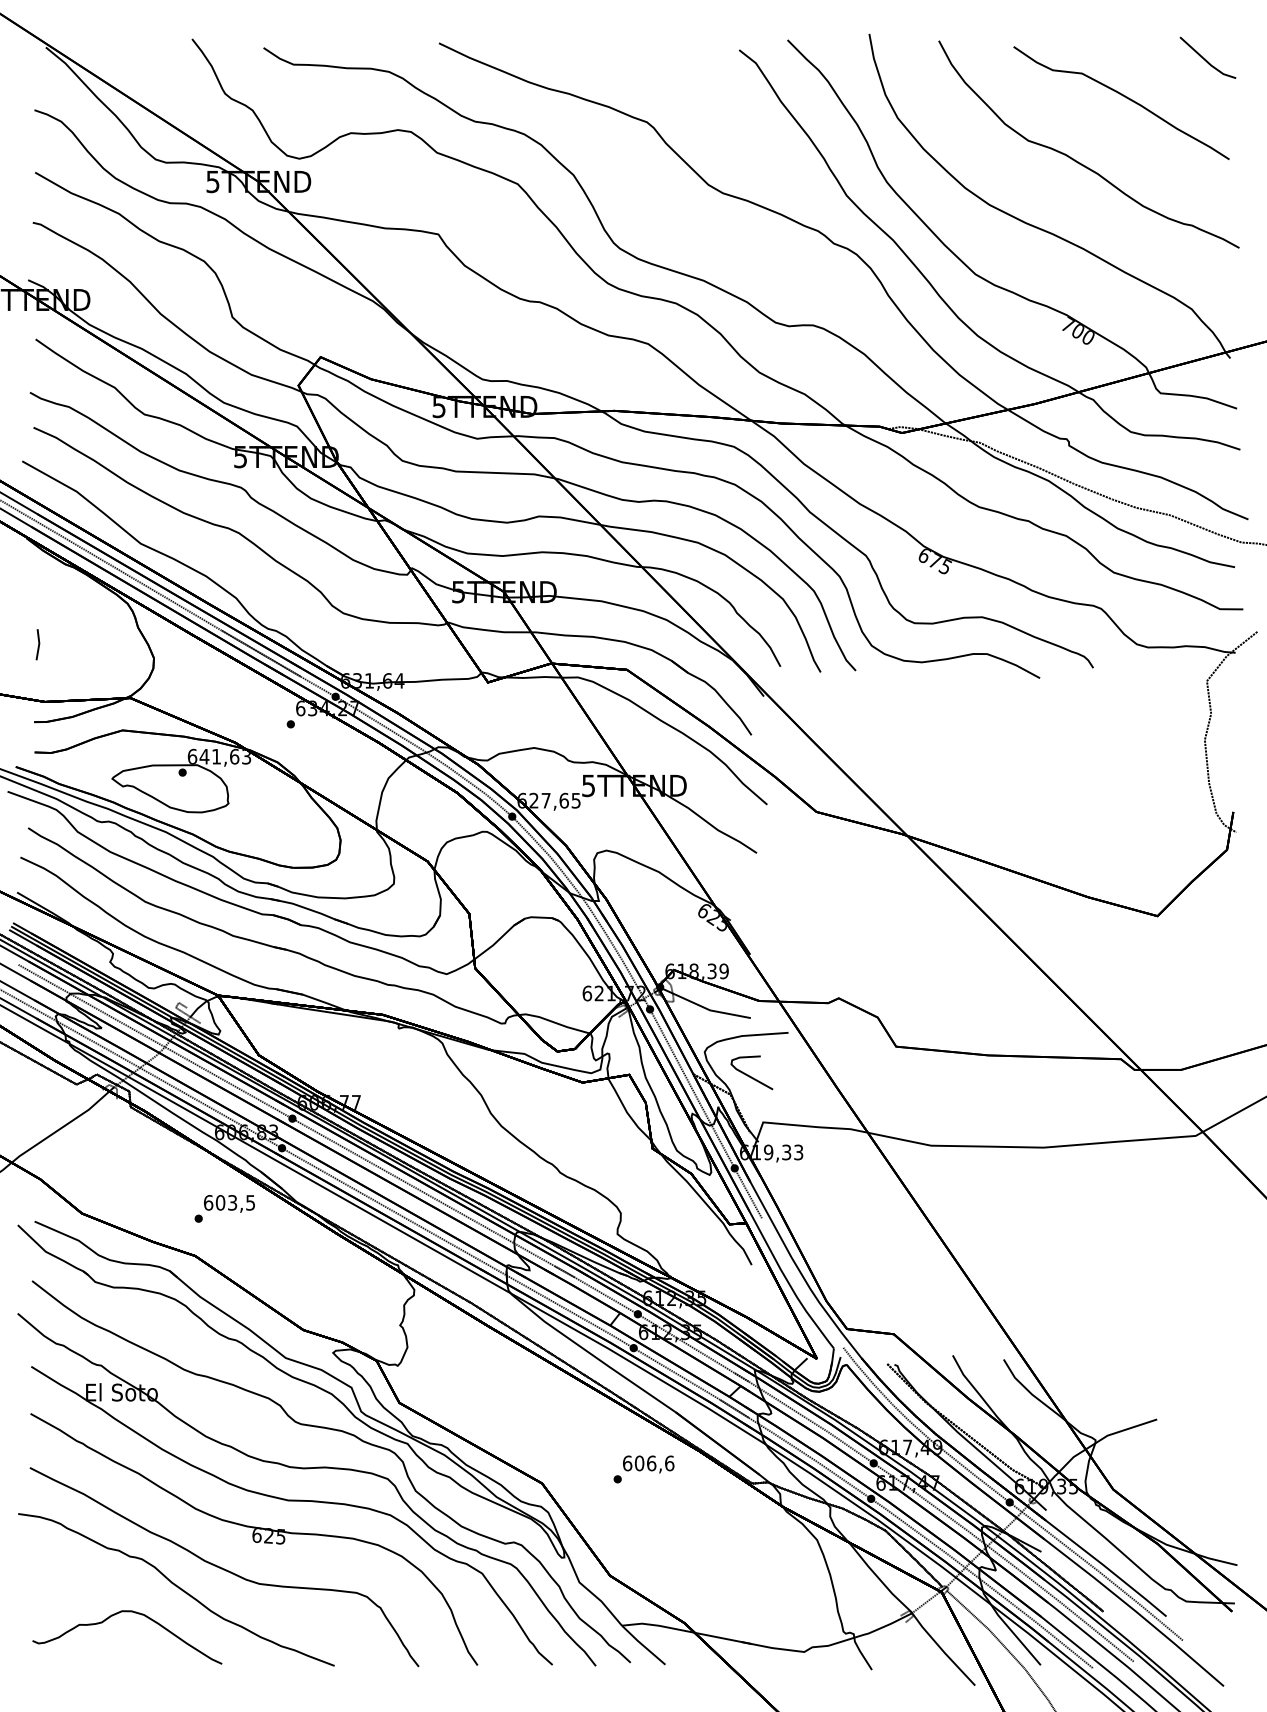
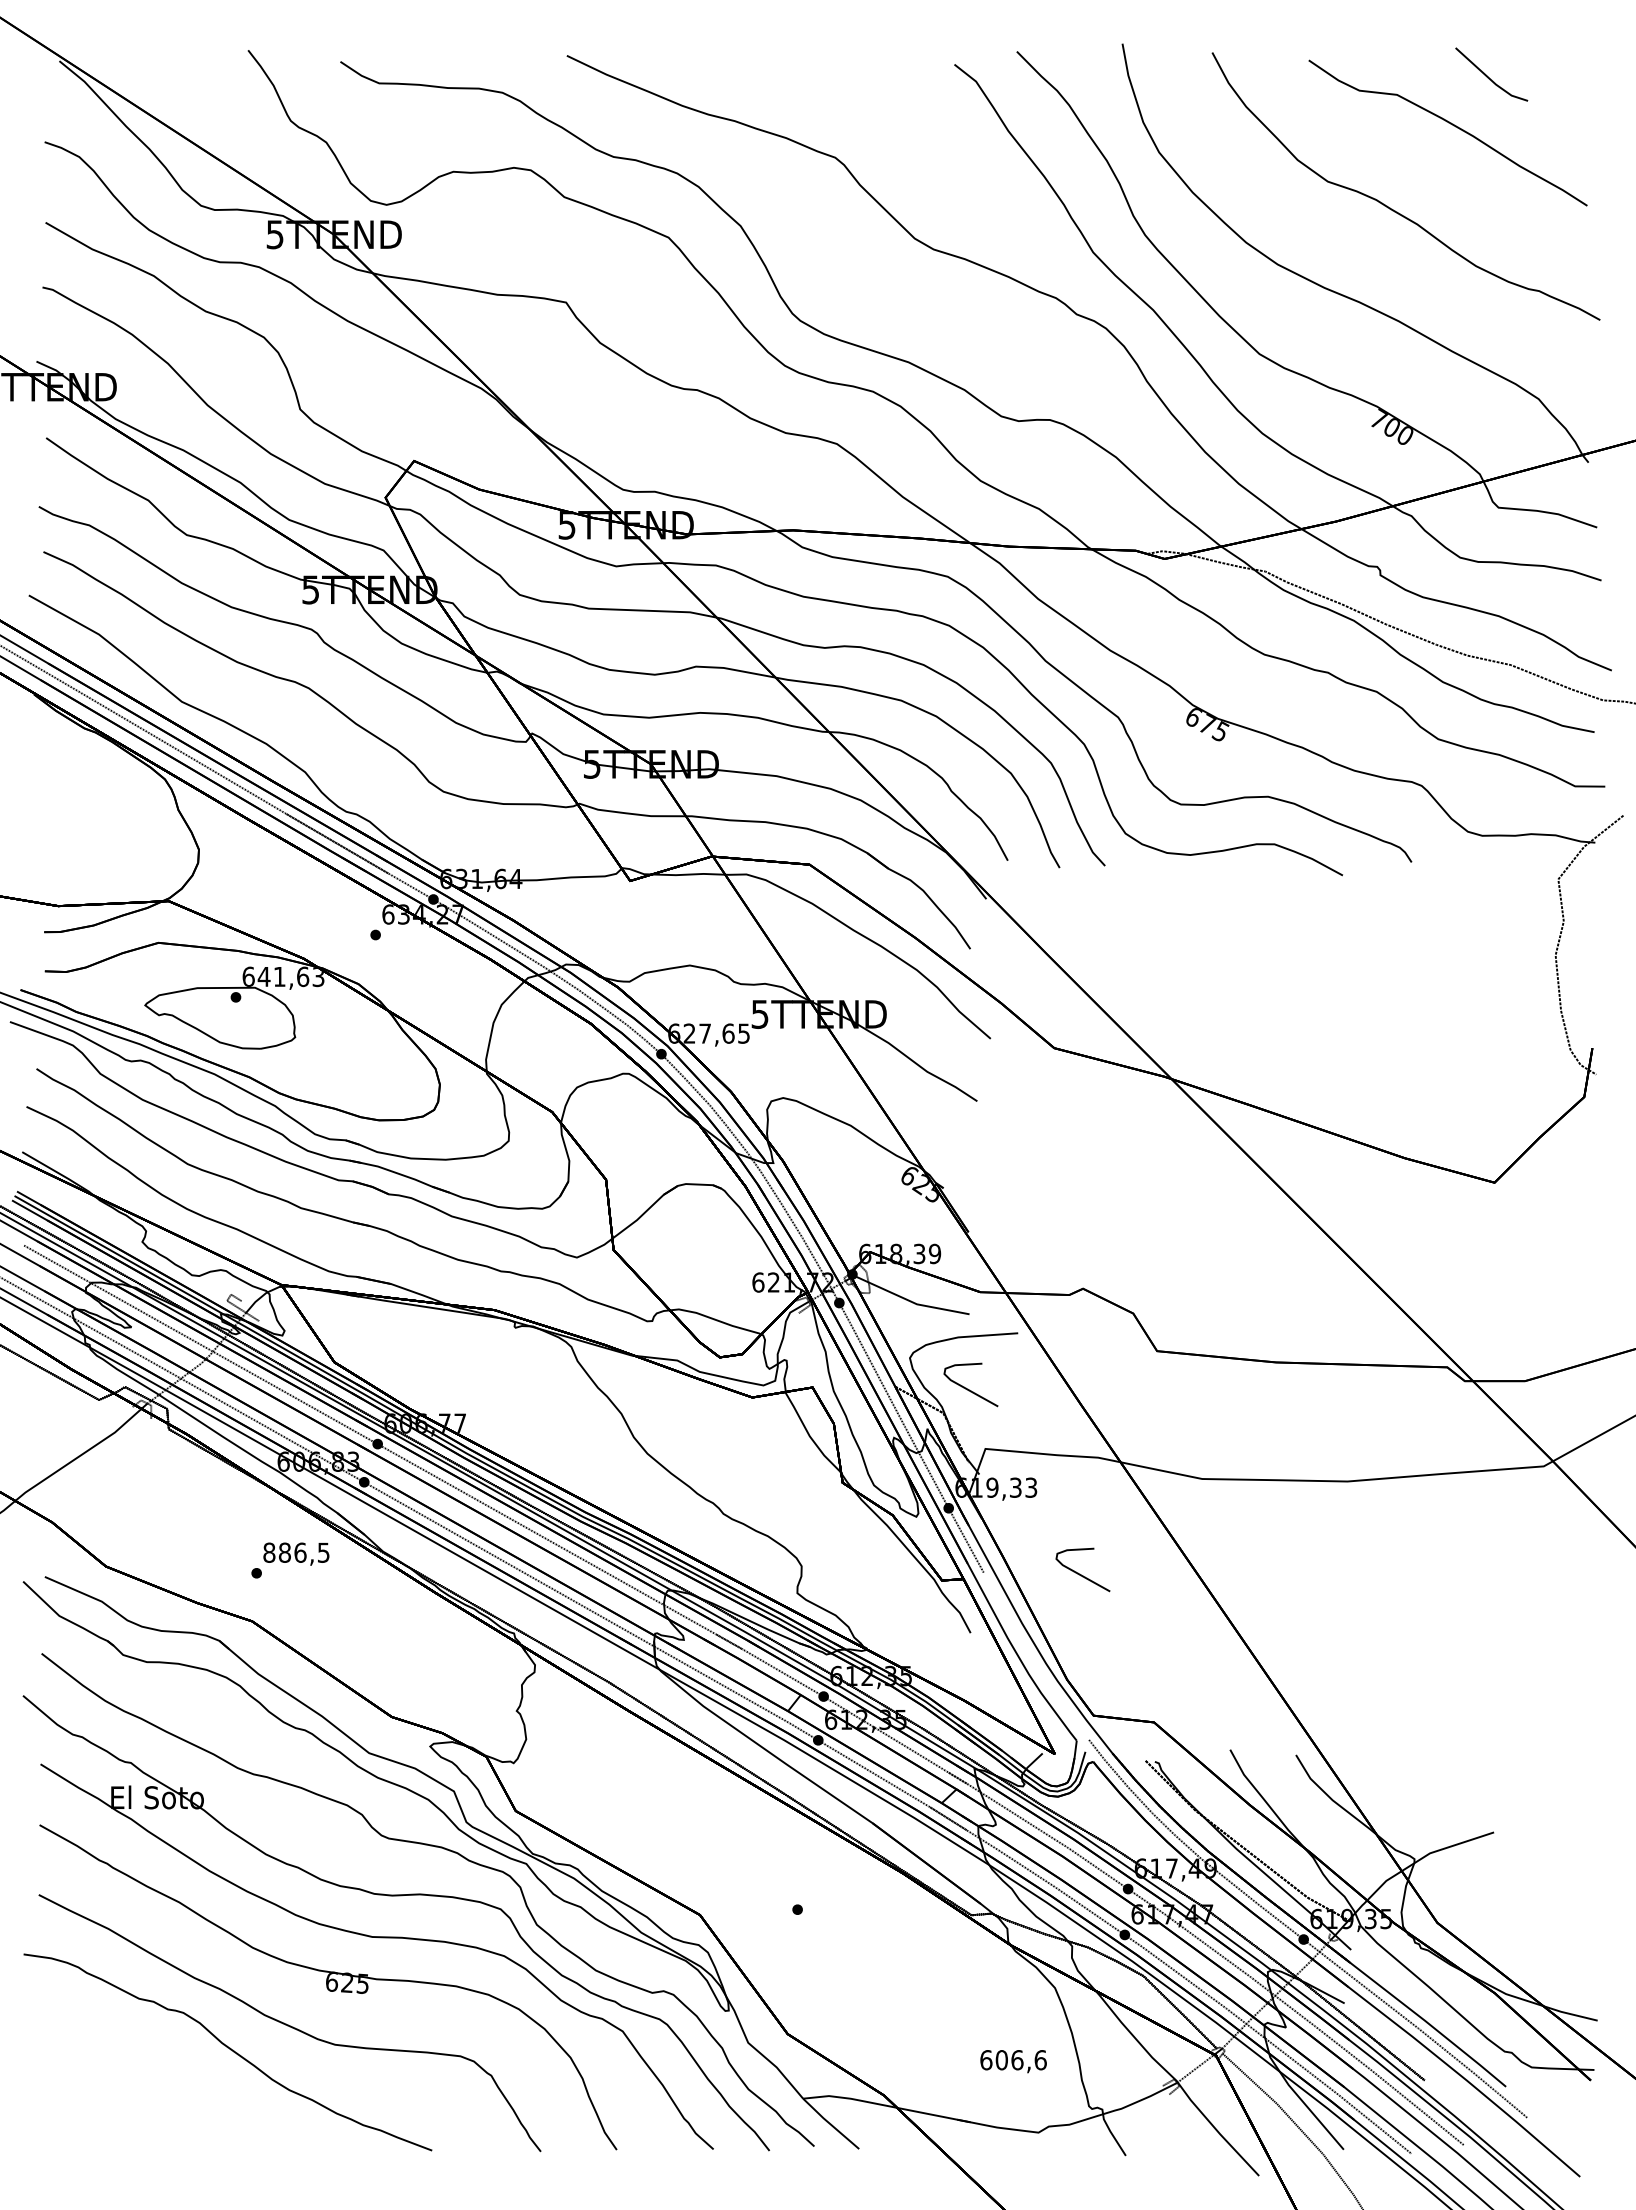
line: (1205, 59) -> (1488, 76), moved
line: (38, 644) -> (49, 832), removed
text: (220, 1202) -> (284, 1552), 603,5 -> 886,5
part: (838, 1215) -> (1082, 1569), added
text: (648, 1464) -> (1013, 2061), moved
curve: (116, 1614) -> (150, 2084), removed

